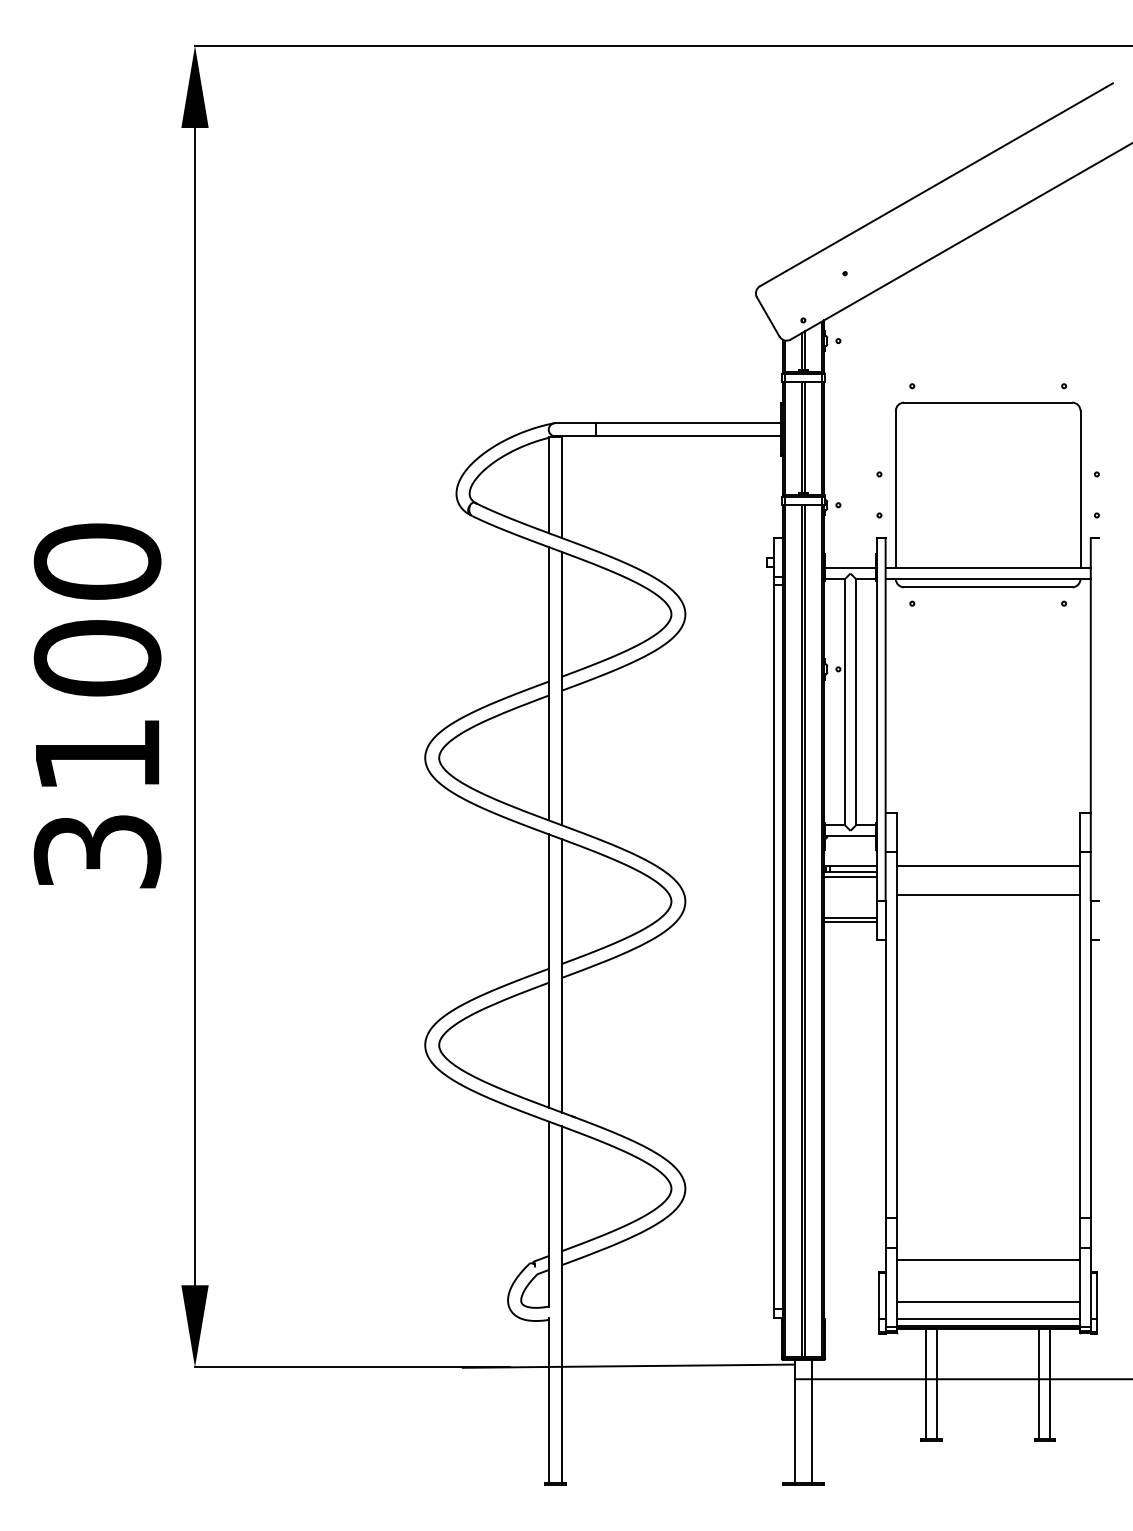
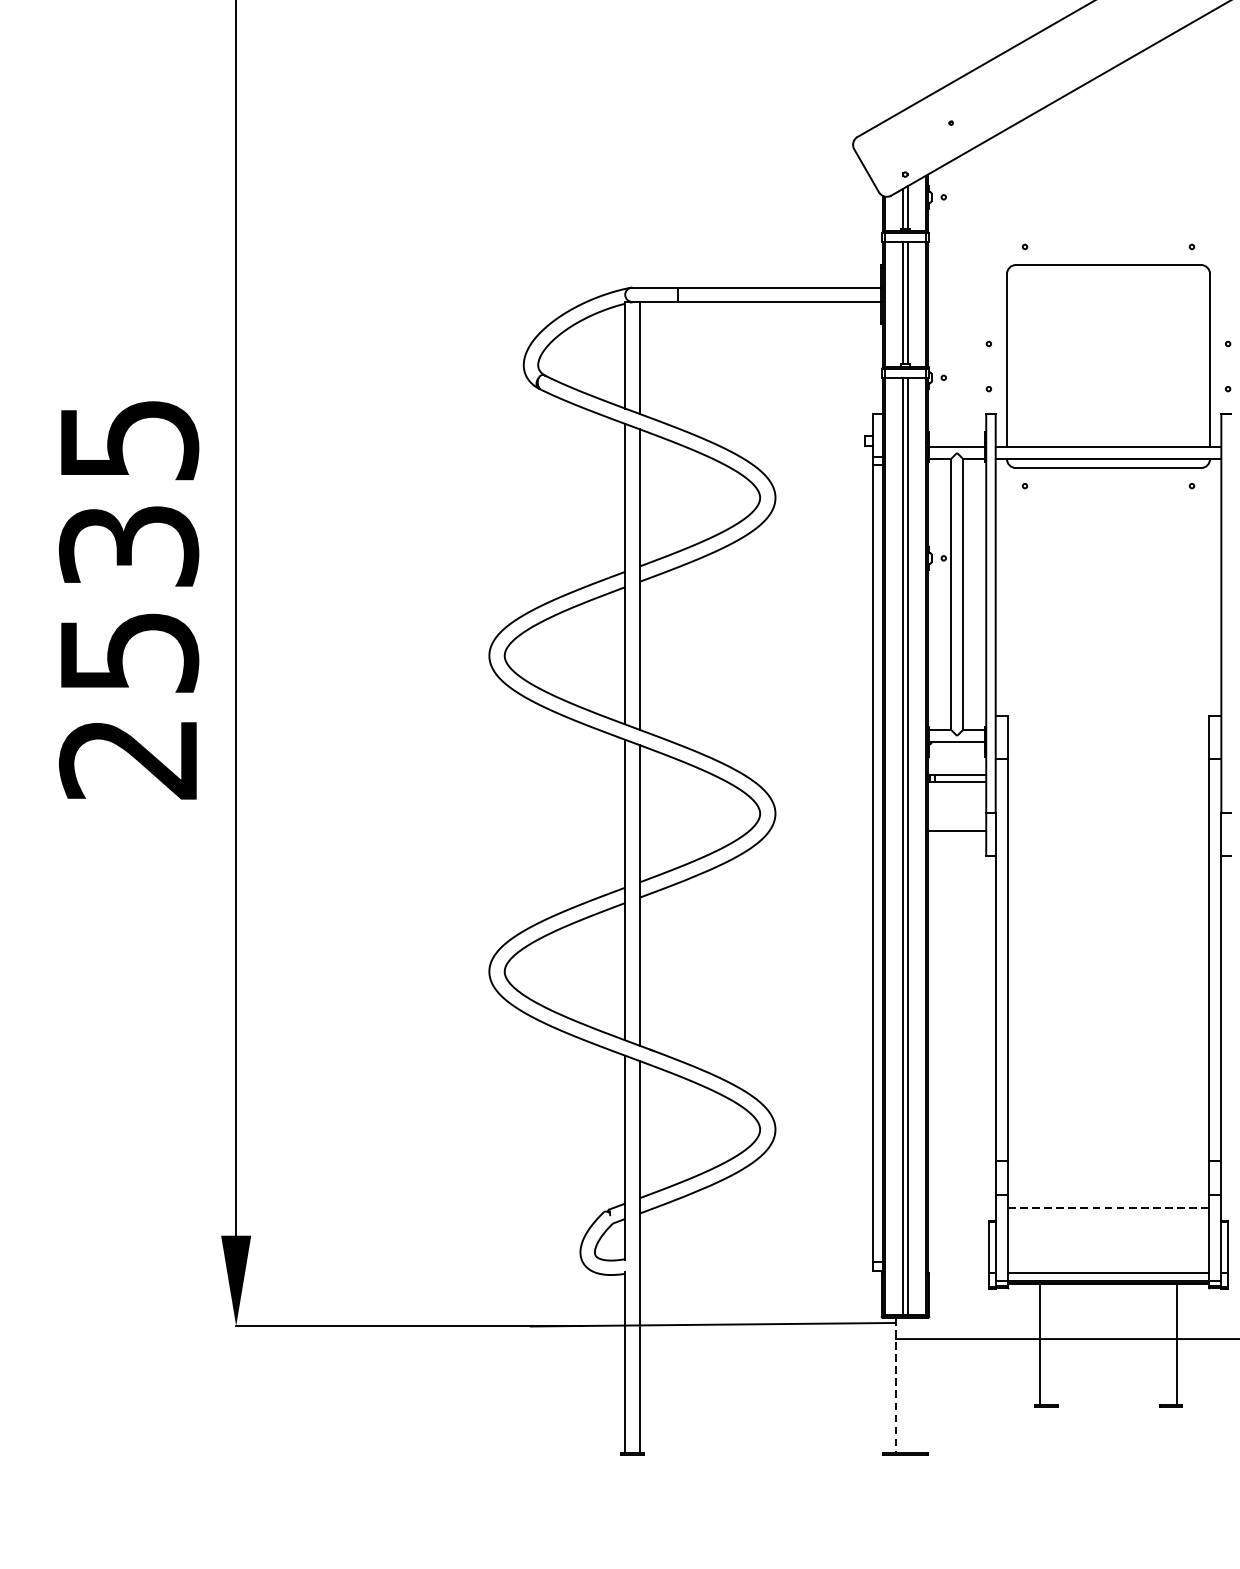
text: (97, 705) -> (128, 598), 3100 -> 2535
line: (987, 865) -> (1107, 774), removed
line: (850, 876) -> (957, 786), removed
line: (987, 894) -> (1107, 805), removed
line: (850, 921) -> (957, 835), removed
line: (988, 1260) -> (1108, 1208), solid -> dashed
line: (987, 1301) -> (1107, 1253), removed
line: (937, 1384) -> (1052, 1344), removed
line: (1039, 1384) -> (1164, 1344), removed
line: (794, 1421) -> (895, 1385), solid -> dashed
line: (812, 1421) -> (915, 1385), removed

